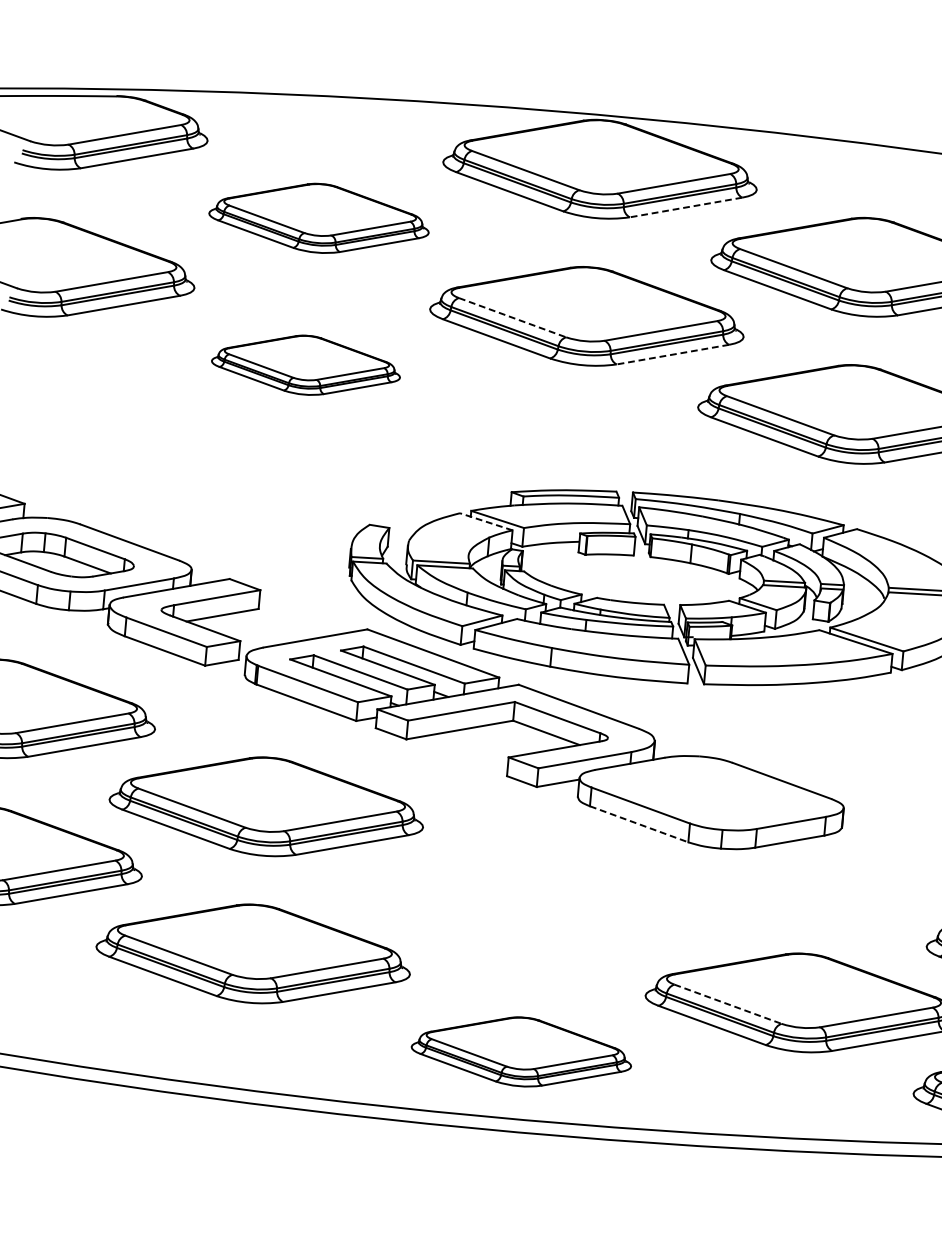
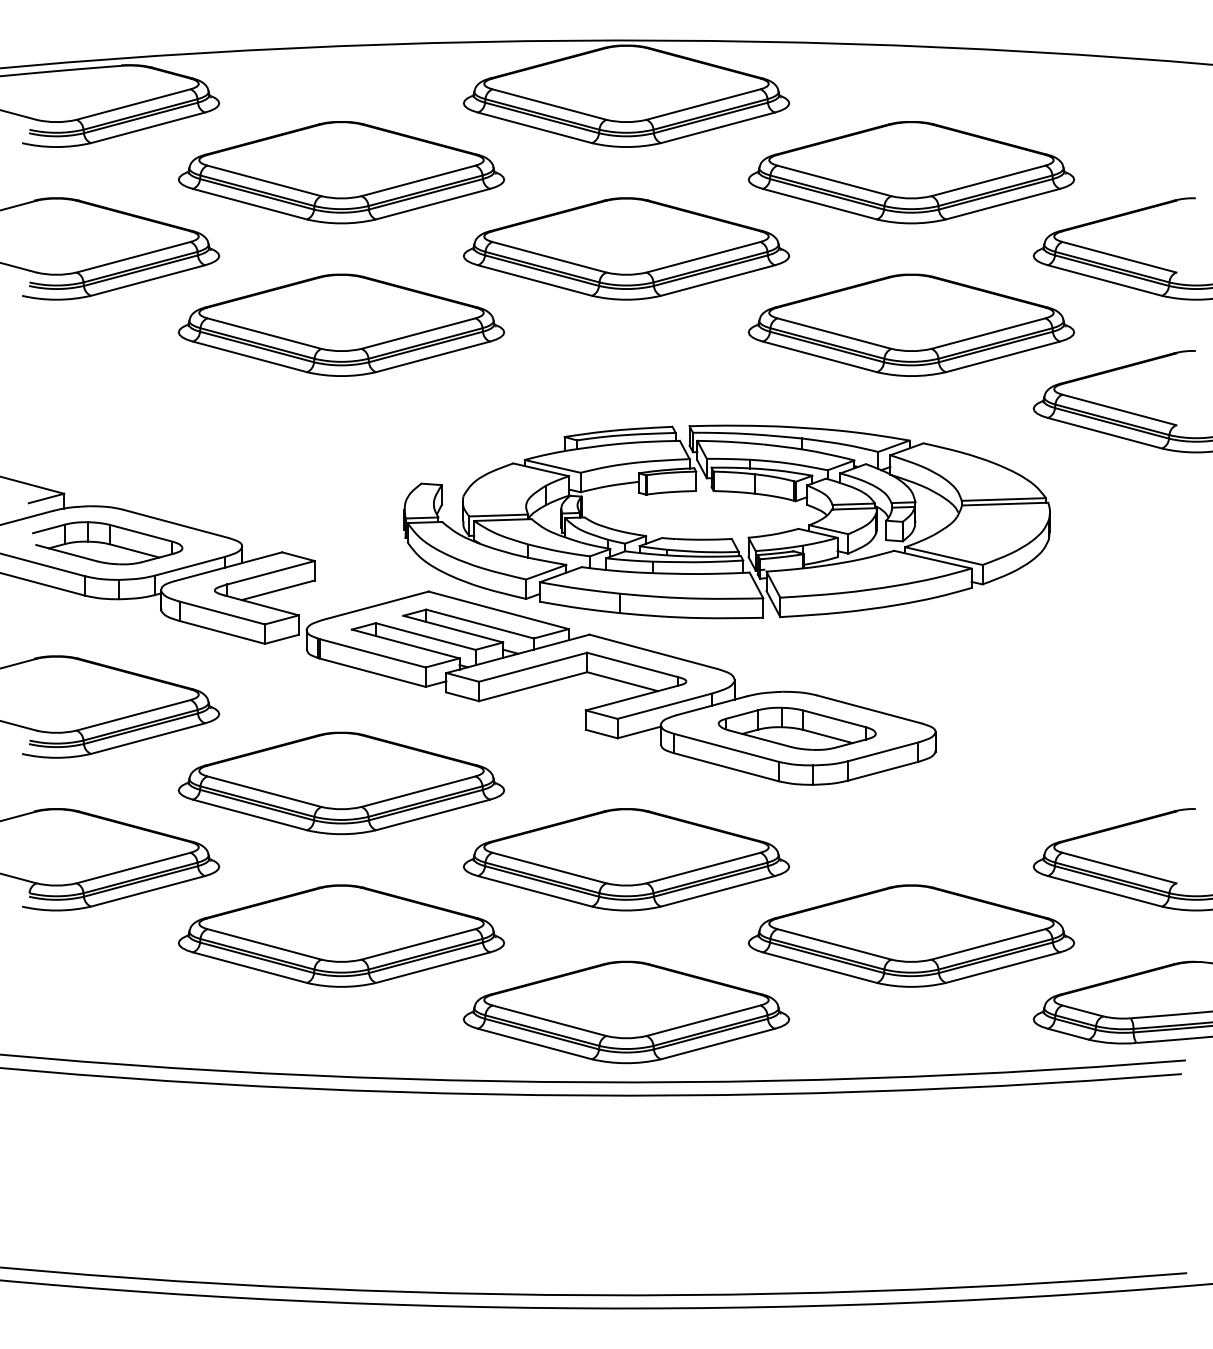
line: (685, 207) -> (717, 127), dashed -> solid
part: (319, 218) -> (341, 172), size x1.43
line: (512, 317) -> (549, 257), dashed -> solid
line: (672, 354) -> (717, 280), dashed -> solid
part: (306, 364) -> (341, 324), size x1.67
line: (486, 521) -> (541, 469), dashed -> solid
part: (710, 792) -> (796, 728), added
line: (639, 824) -> (726, 767), dashed -> solid
part: (534, 904) -> (626, 859), added
line: (728, 1004) -> (834, 944), dashed -> solid
part: (521, 1051) -> (626, 1012), size x1.43

